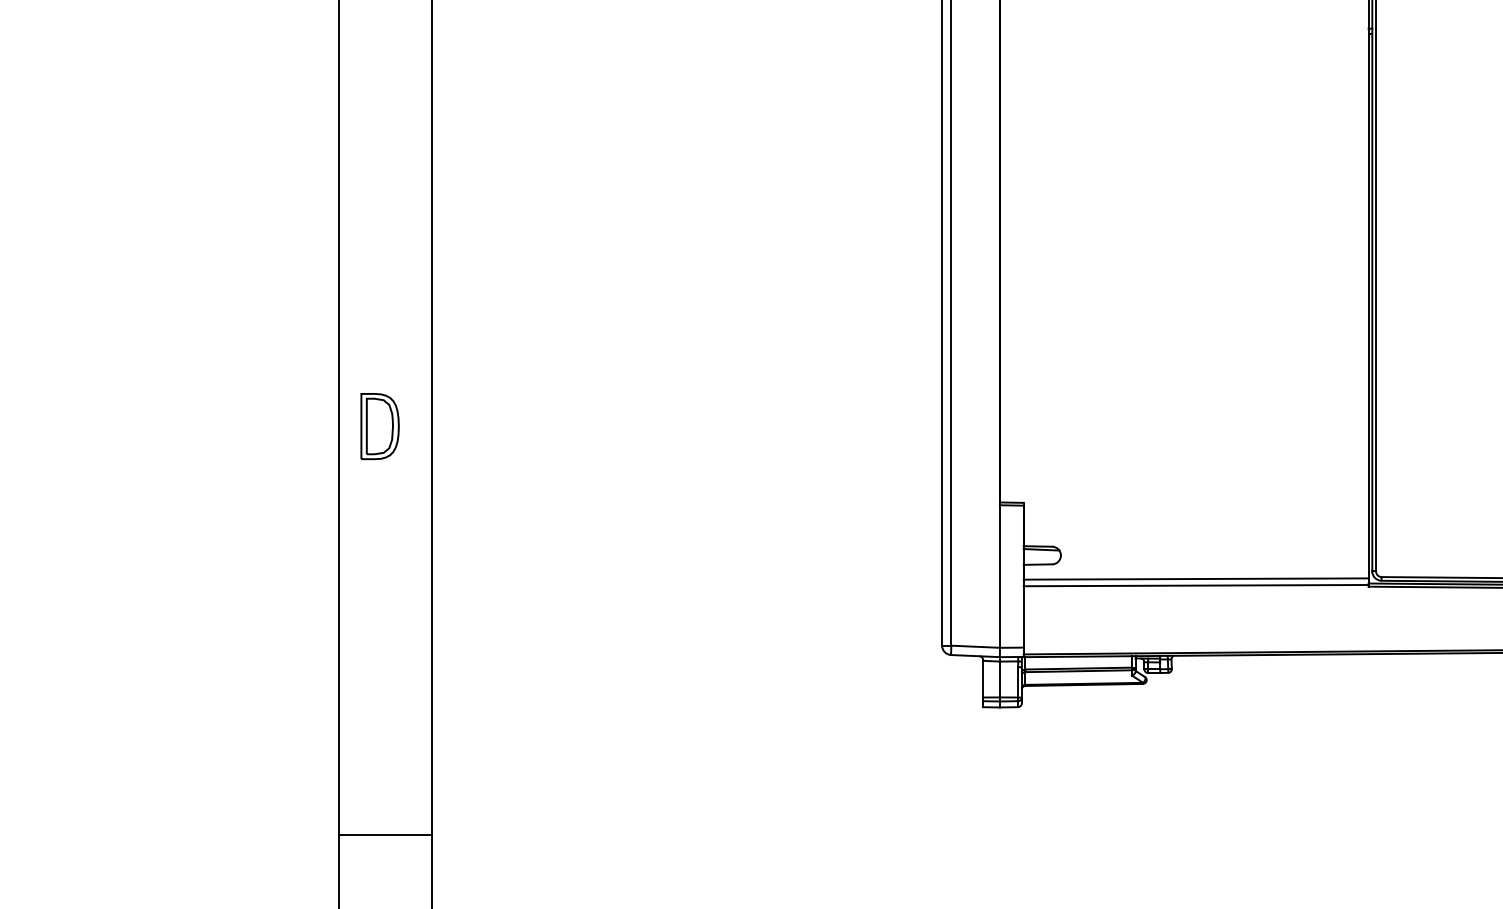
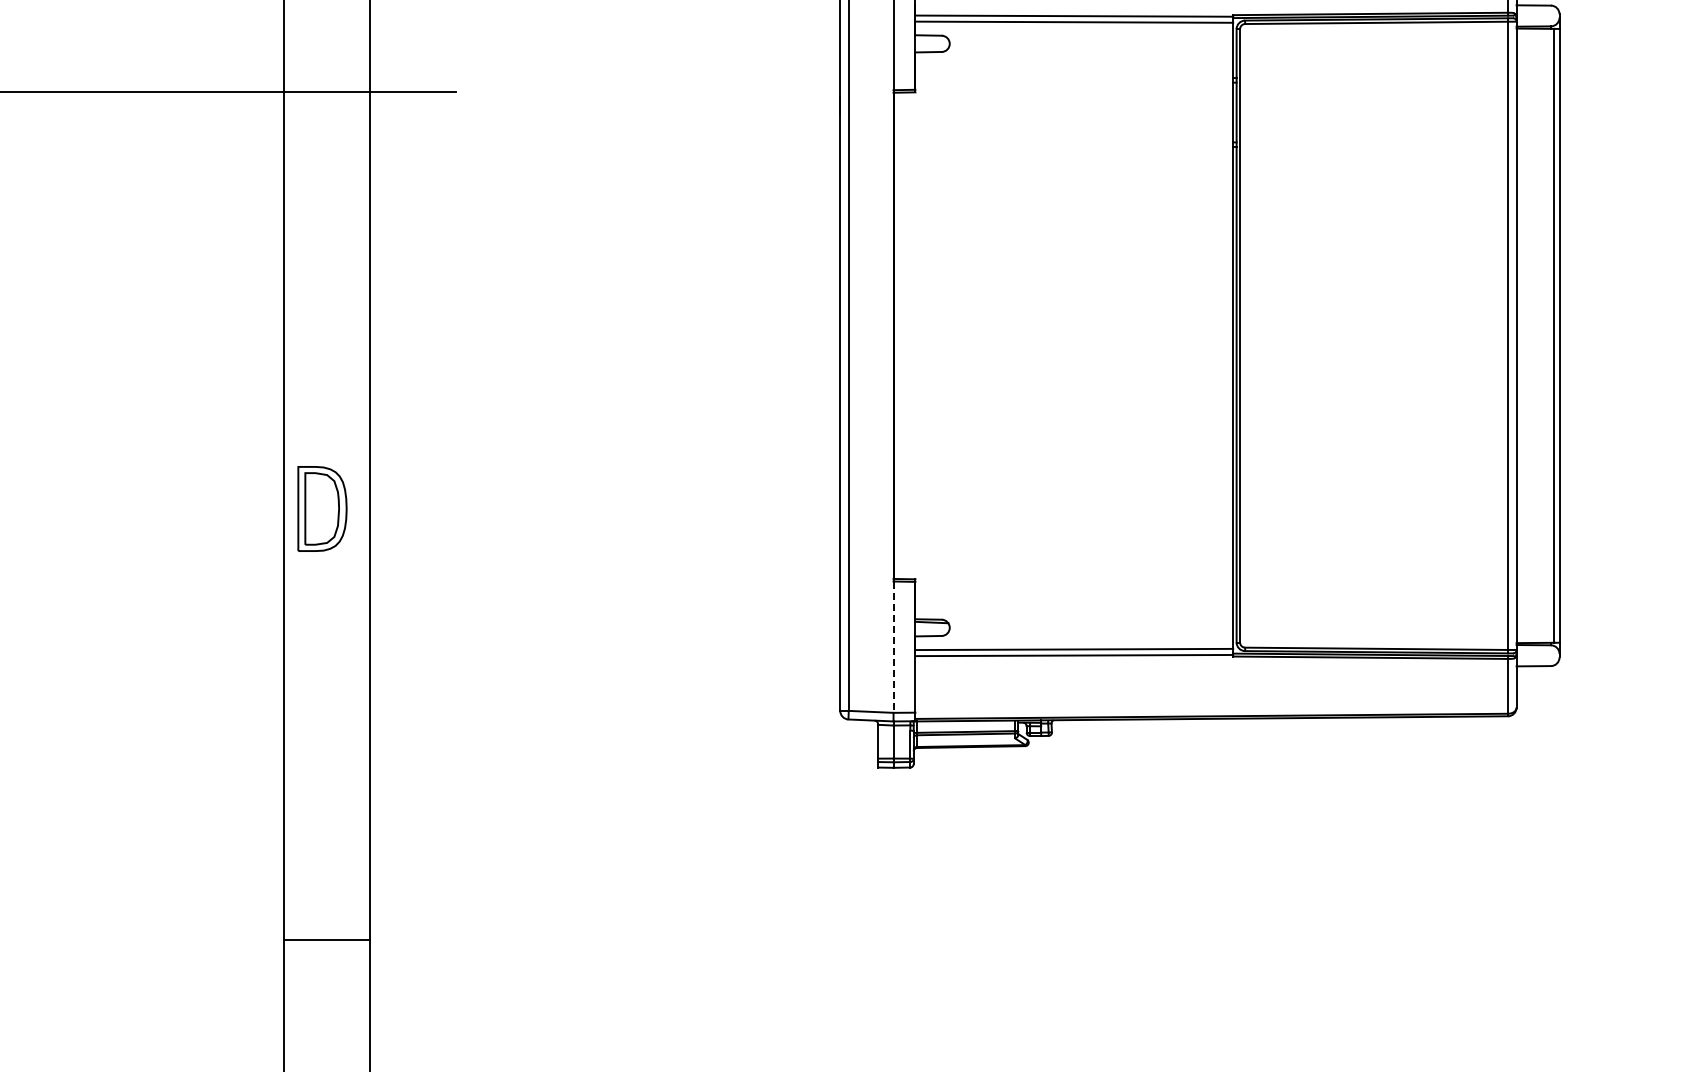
part: (380, 426) -> (322, 508), size x1.4
line: (999, 576) -> (893, 647), solid -> dashed
line: (385, 835) -> (327, 940), moved

